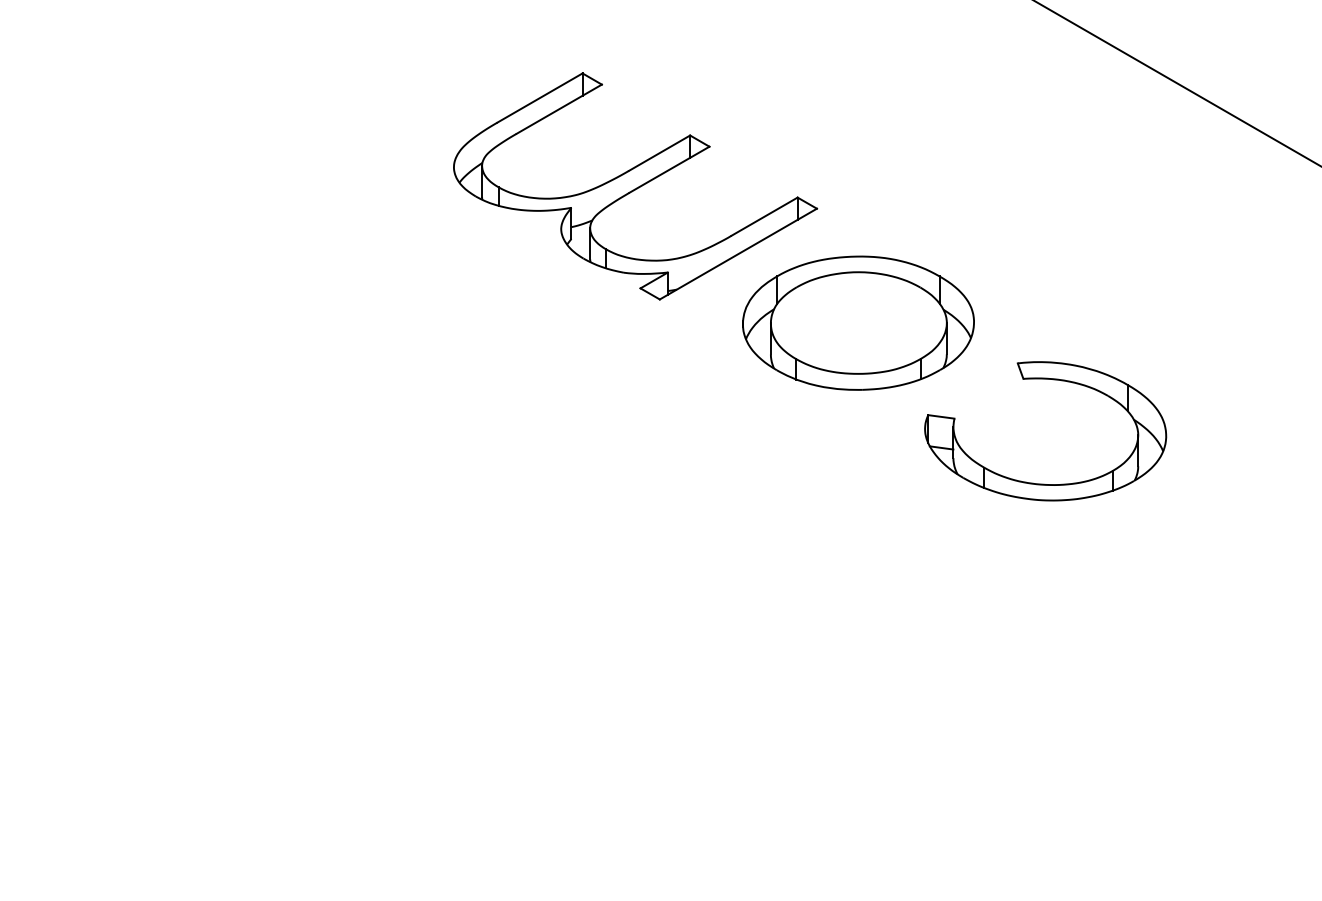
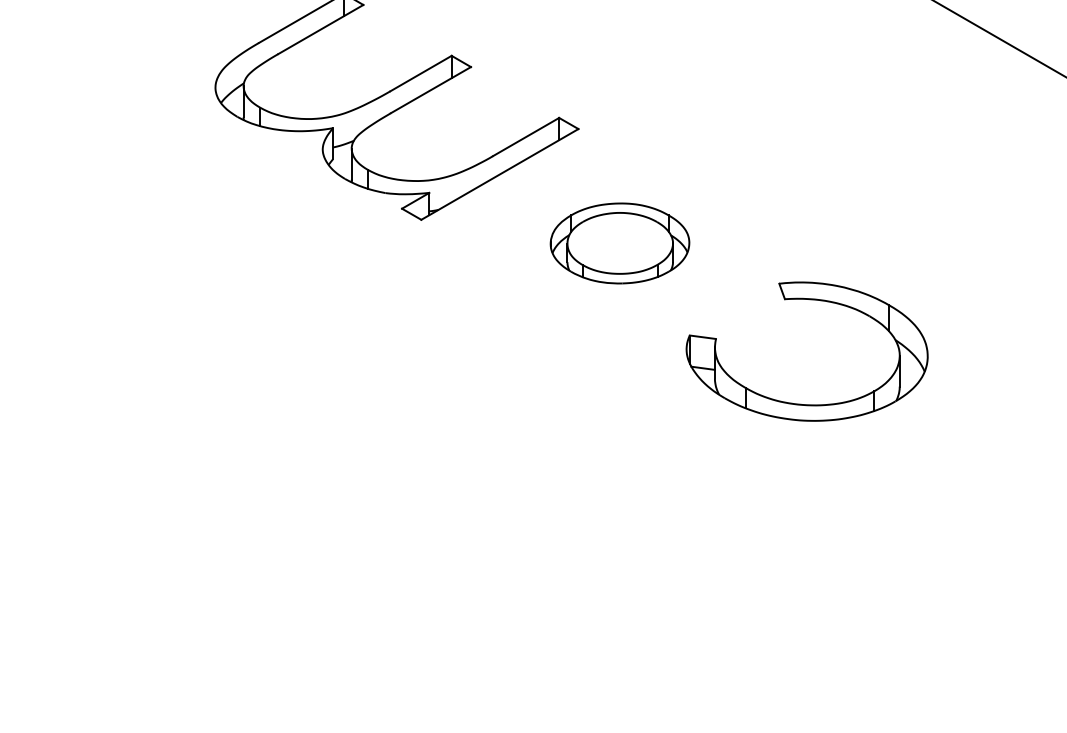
part: (858, 322) -> (620, 242), size x0.6

